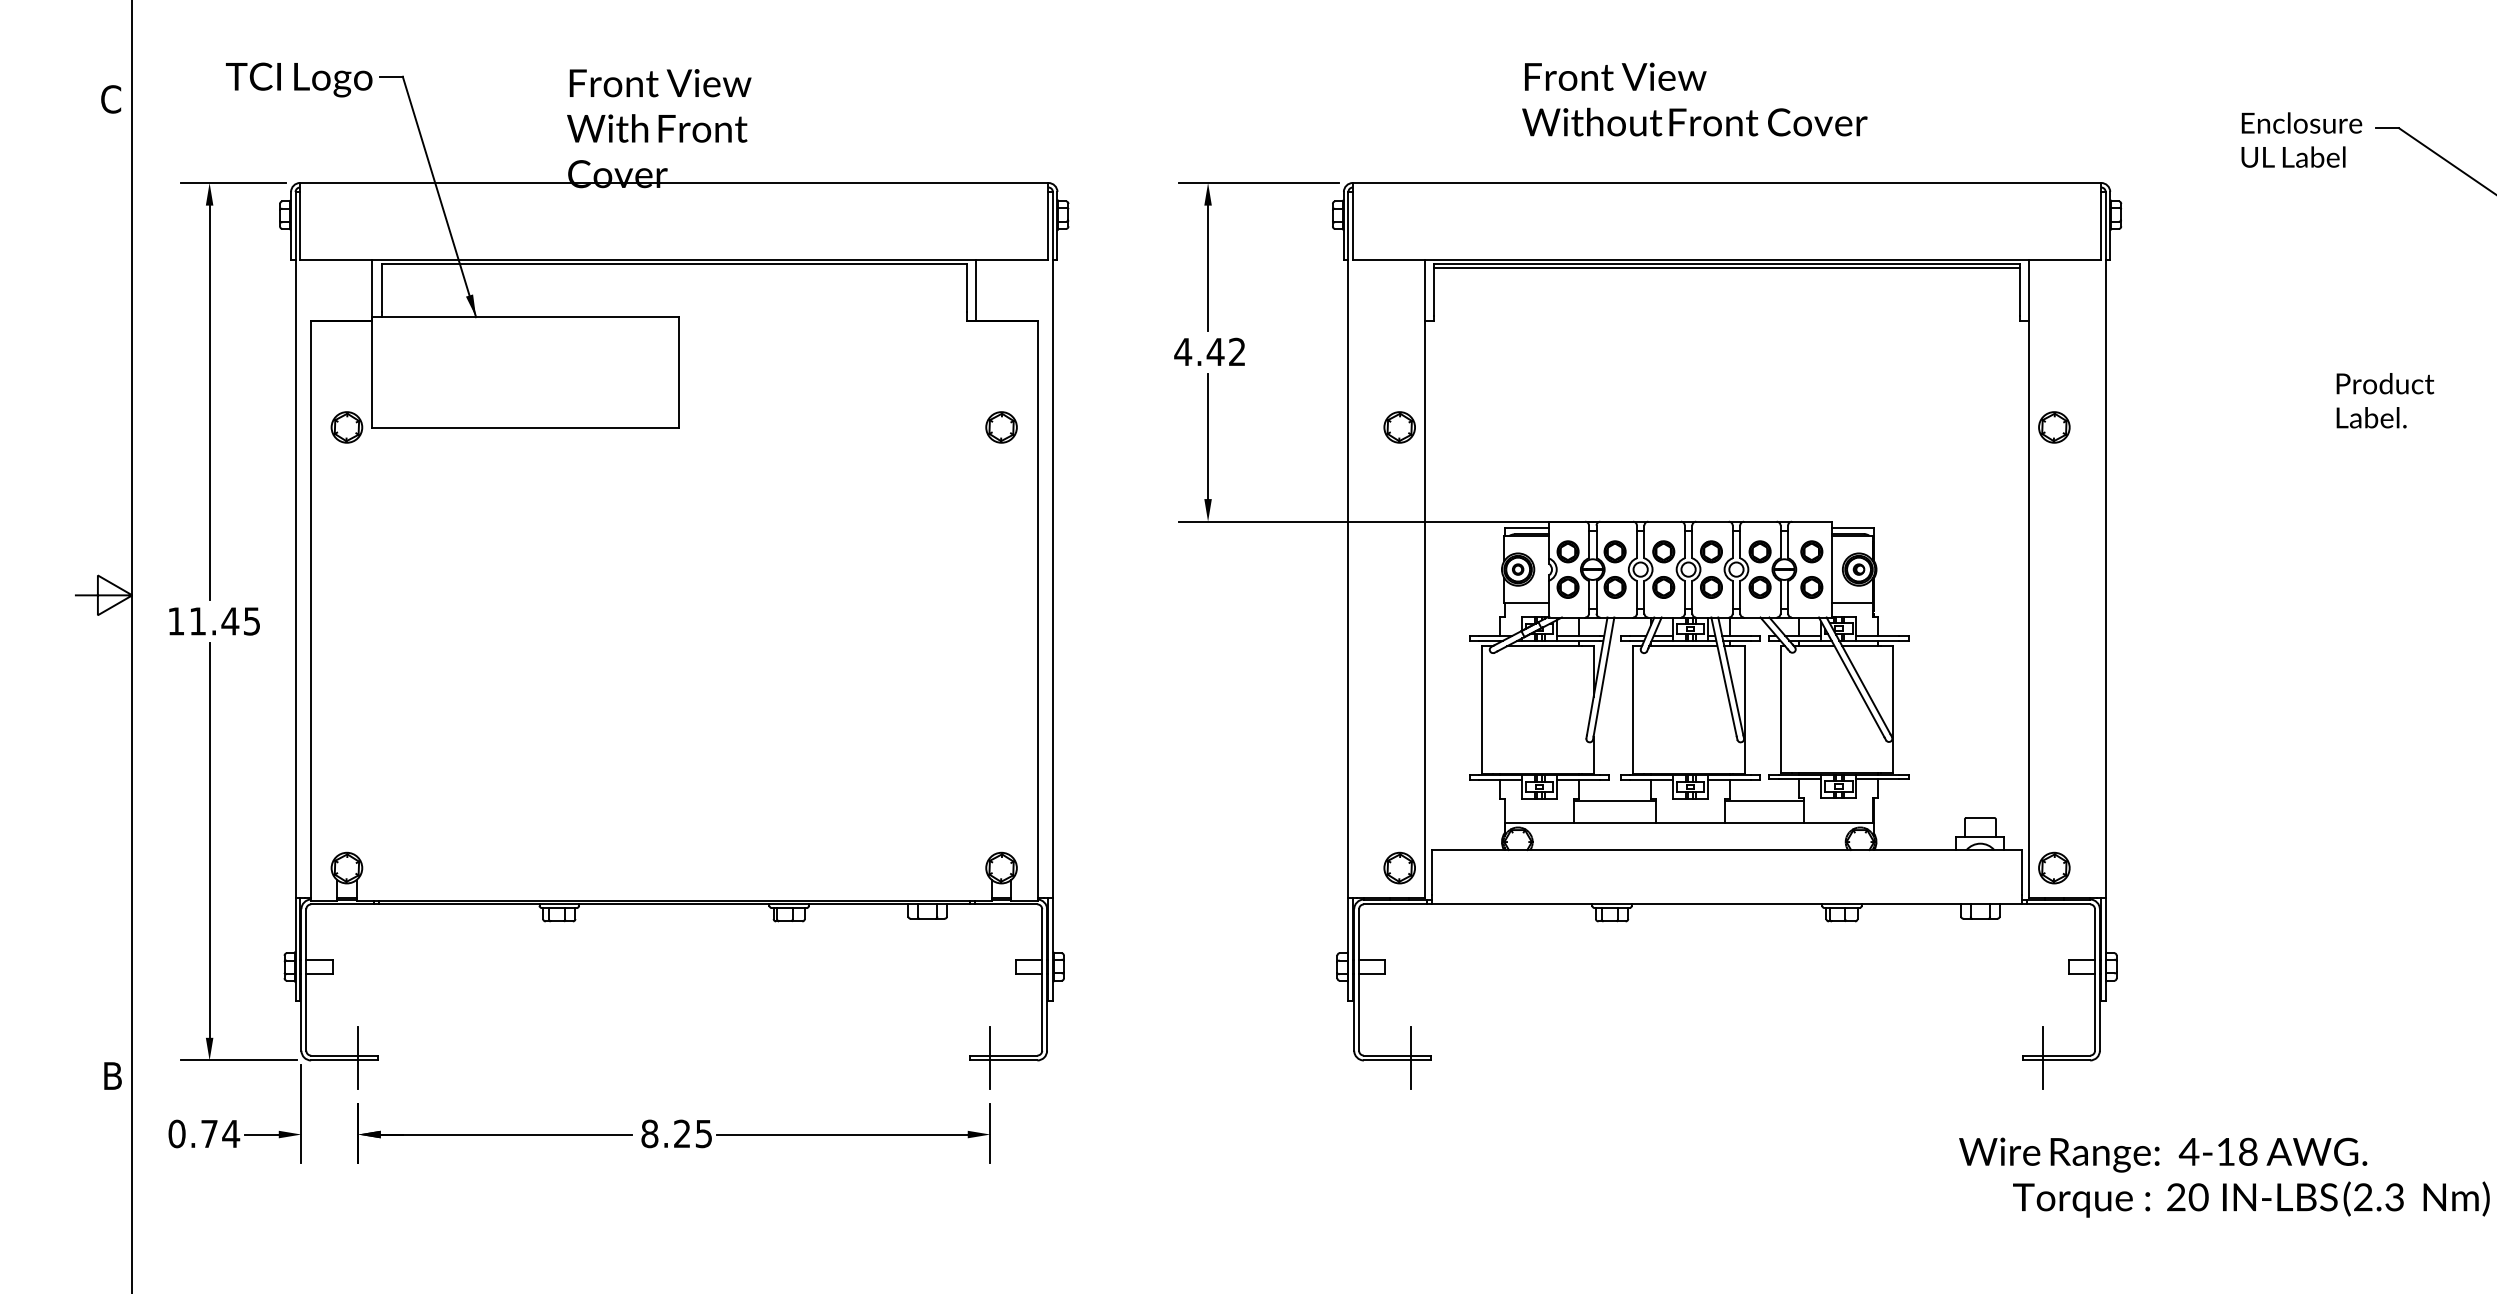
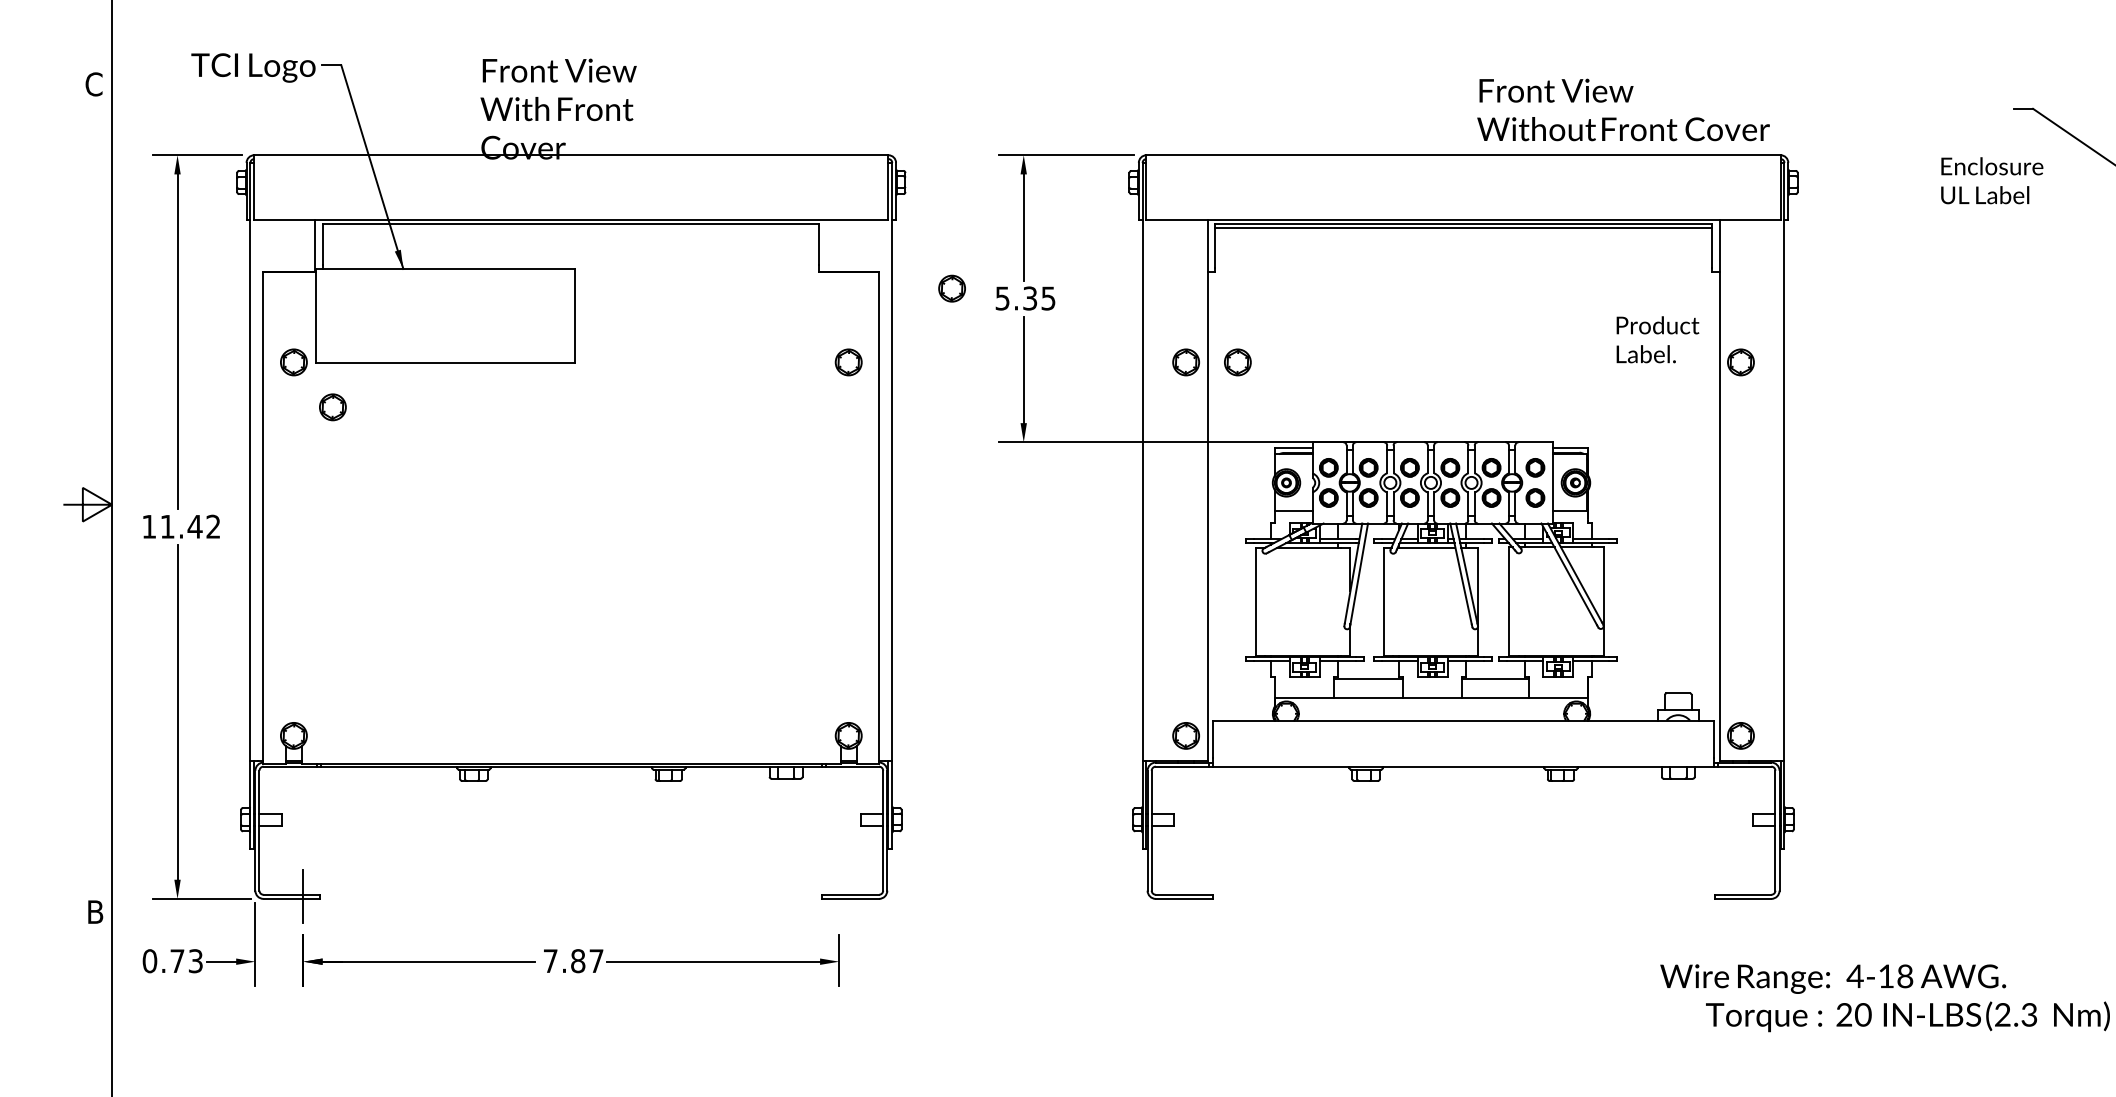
text: (1694, 99) -> (1623, 109), moved
text: (2301, 139) -> (1991, 180), moved
line: (976, 289) -> (827, 245), removed
part: (1123, 340) -> (952, 288), added
text: (1209, 351) -> (1024, 298), 4.42 -> 5.35
text: (2385, 400) -> (1658, 339), moved
part: (1460, 427) -> (1237, 362), added
part: (392, 480) -> (332, 407), added
text: (251, 621) -> (213, 526), 11.45 -> 11.42
line: (990, 1057) -> (839, 896), removed
line: (1410, 1057) -> (1195, 896), removed
line: (2043, 1057) -> (1731, 896), removed
text: (231, 1133) -> (196, 960), 0.74 -> 0.73
text: (676, 1133) -> (573, 960), 8.25 -> 7.87

